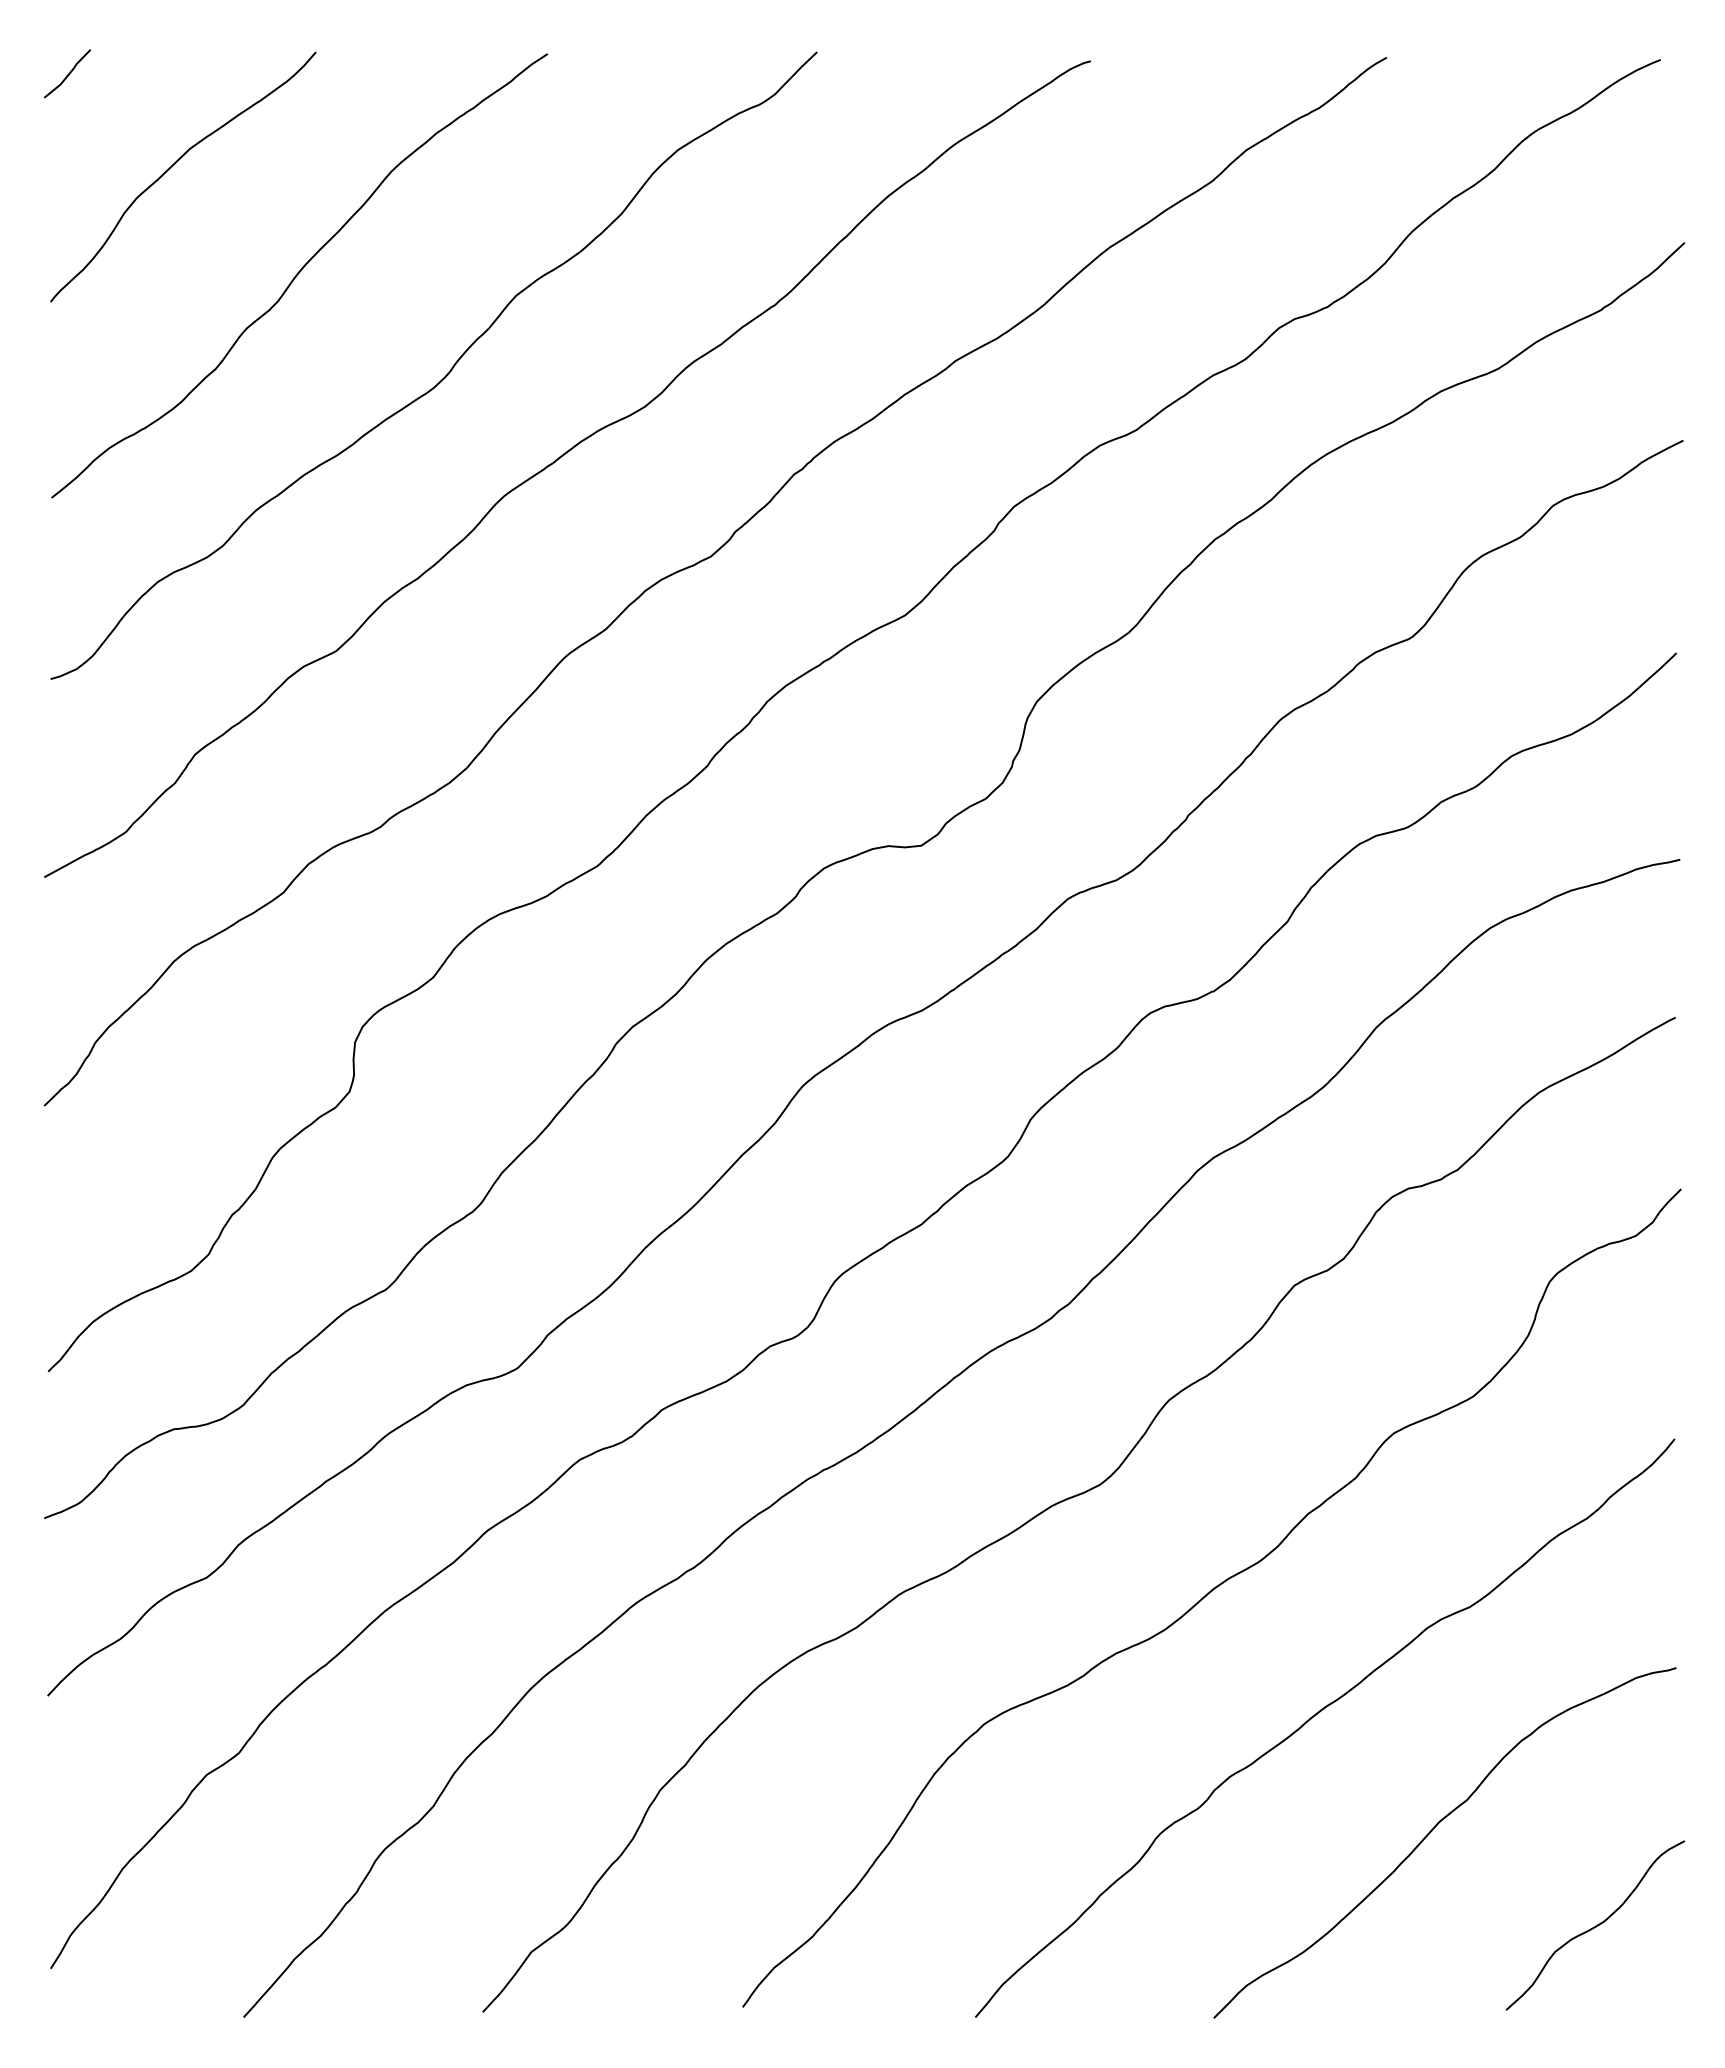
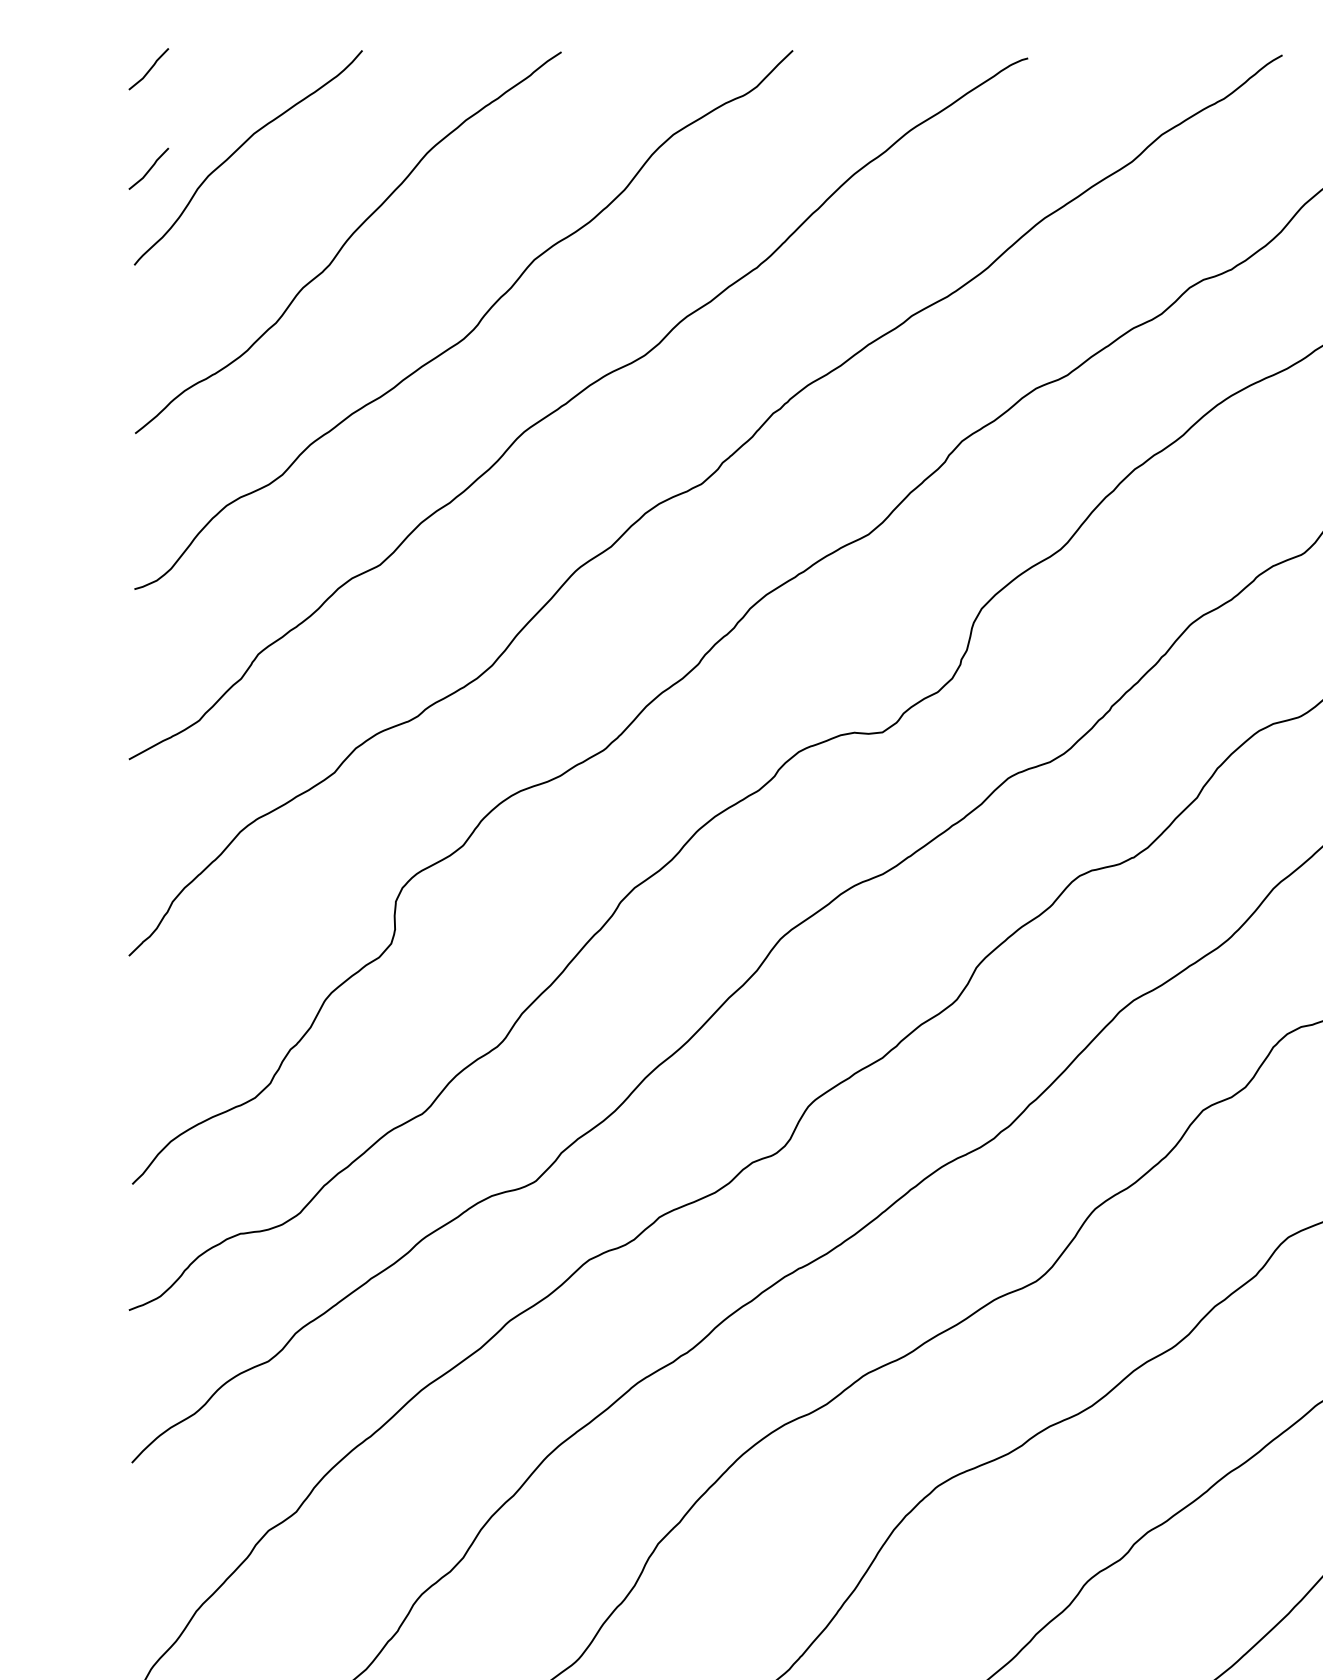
line: (68, 189) -> (149, 168), added

